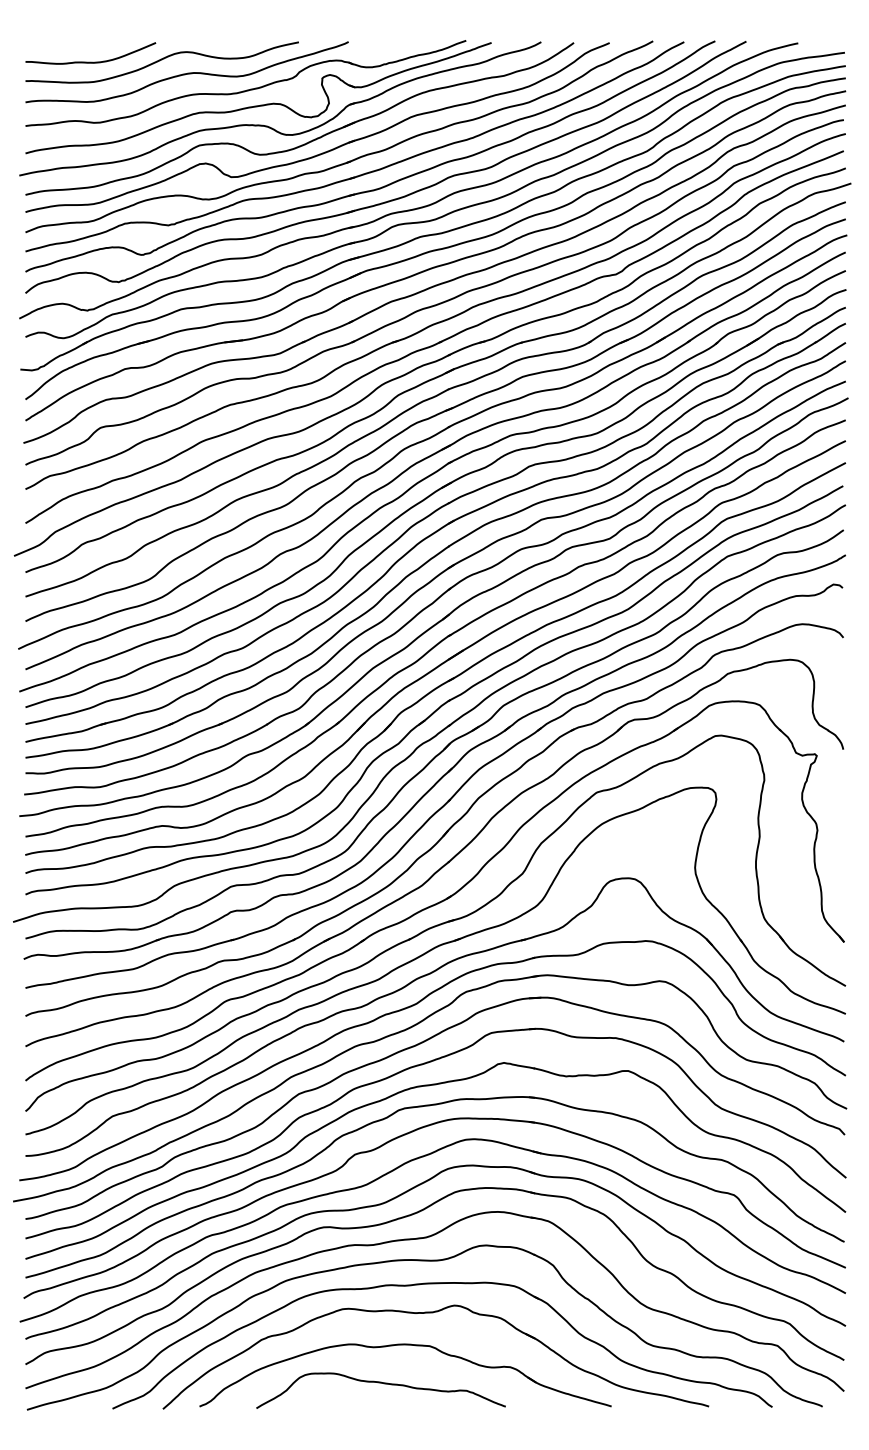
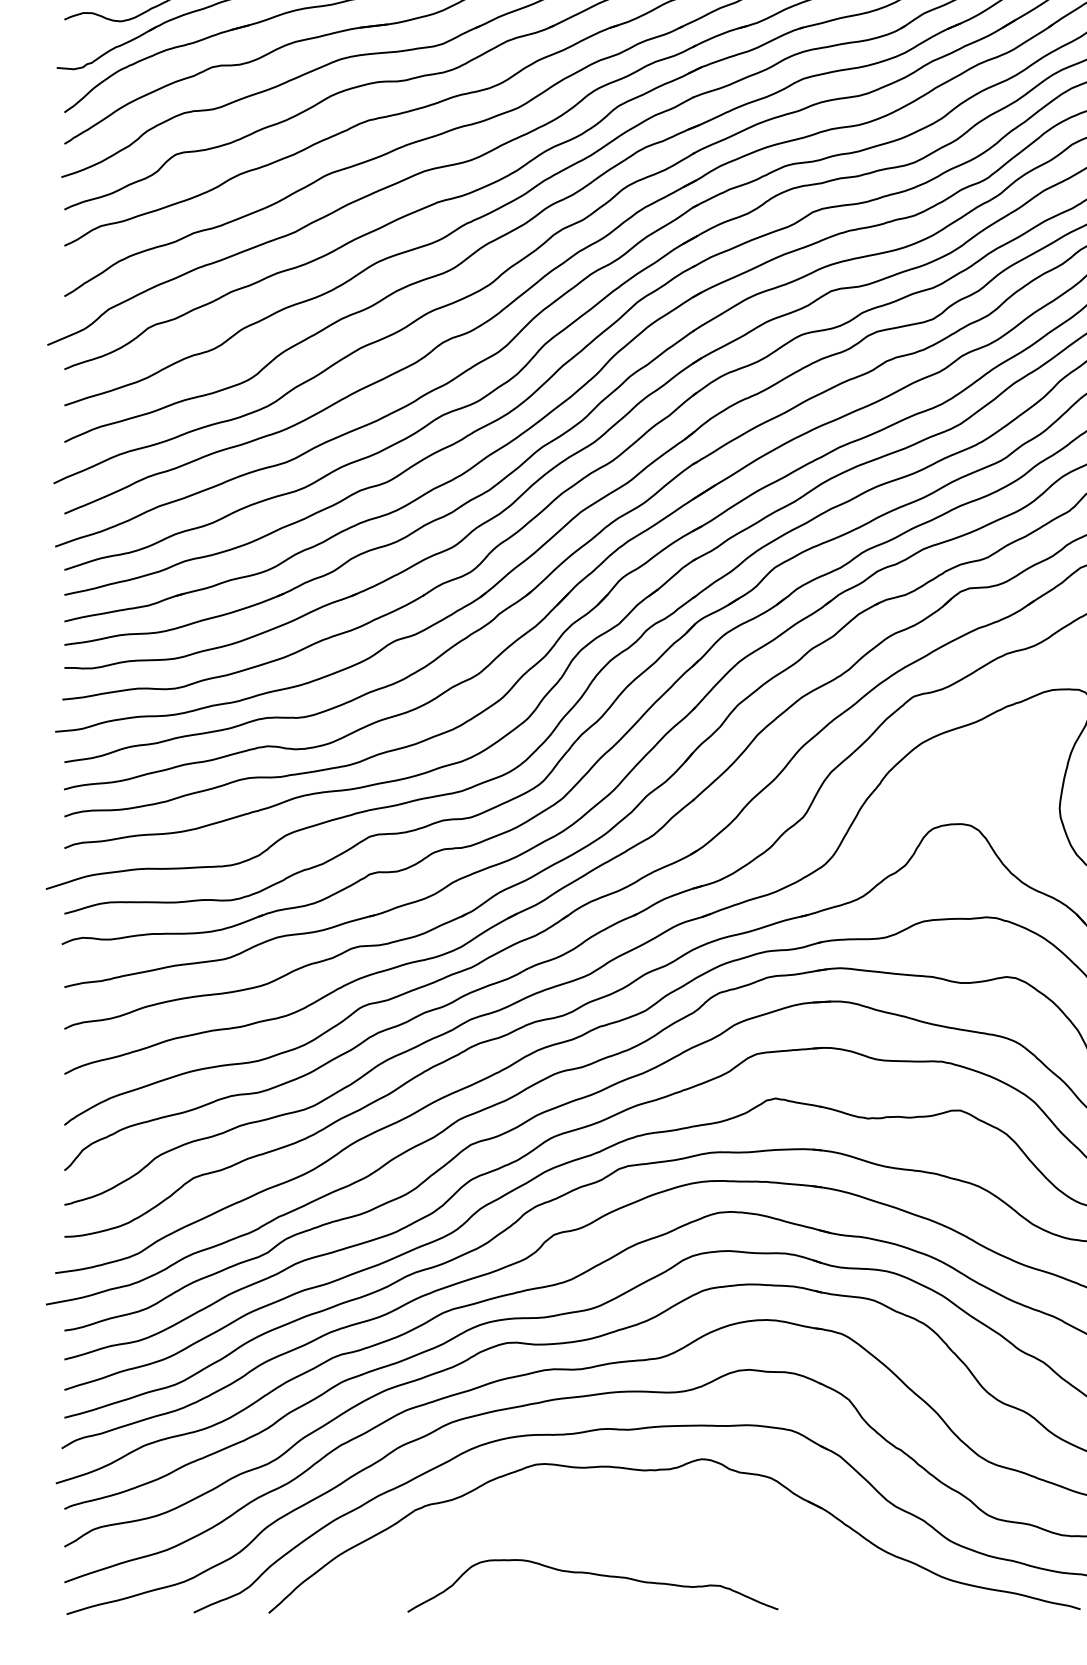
part: (405, 1345) -> (629, 1518), removed

